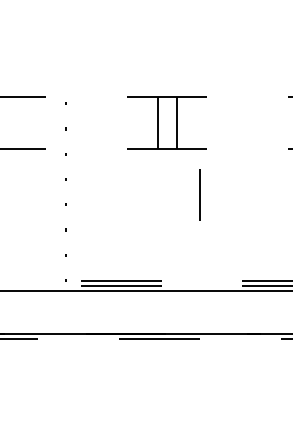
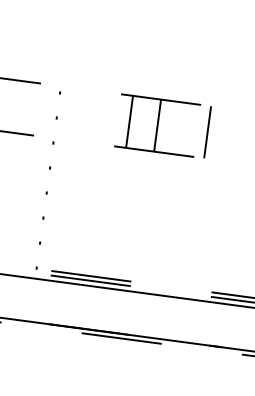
line: (157, 122) -> (129, 121), moved
line: (177, 122) -> (158, 124), moved
line: (199, 194) -> (207, 131), moved

